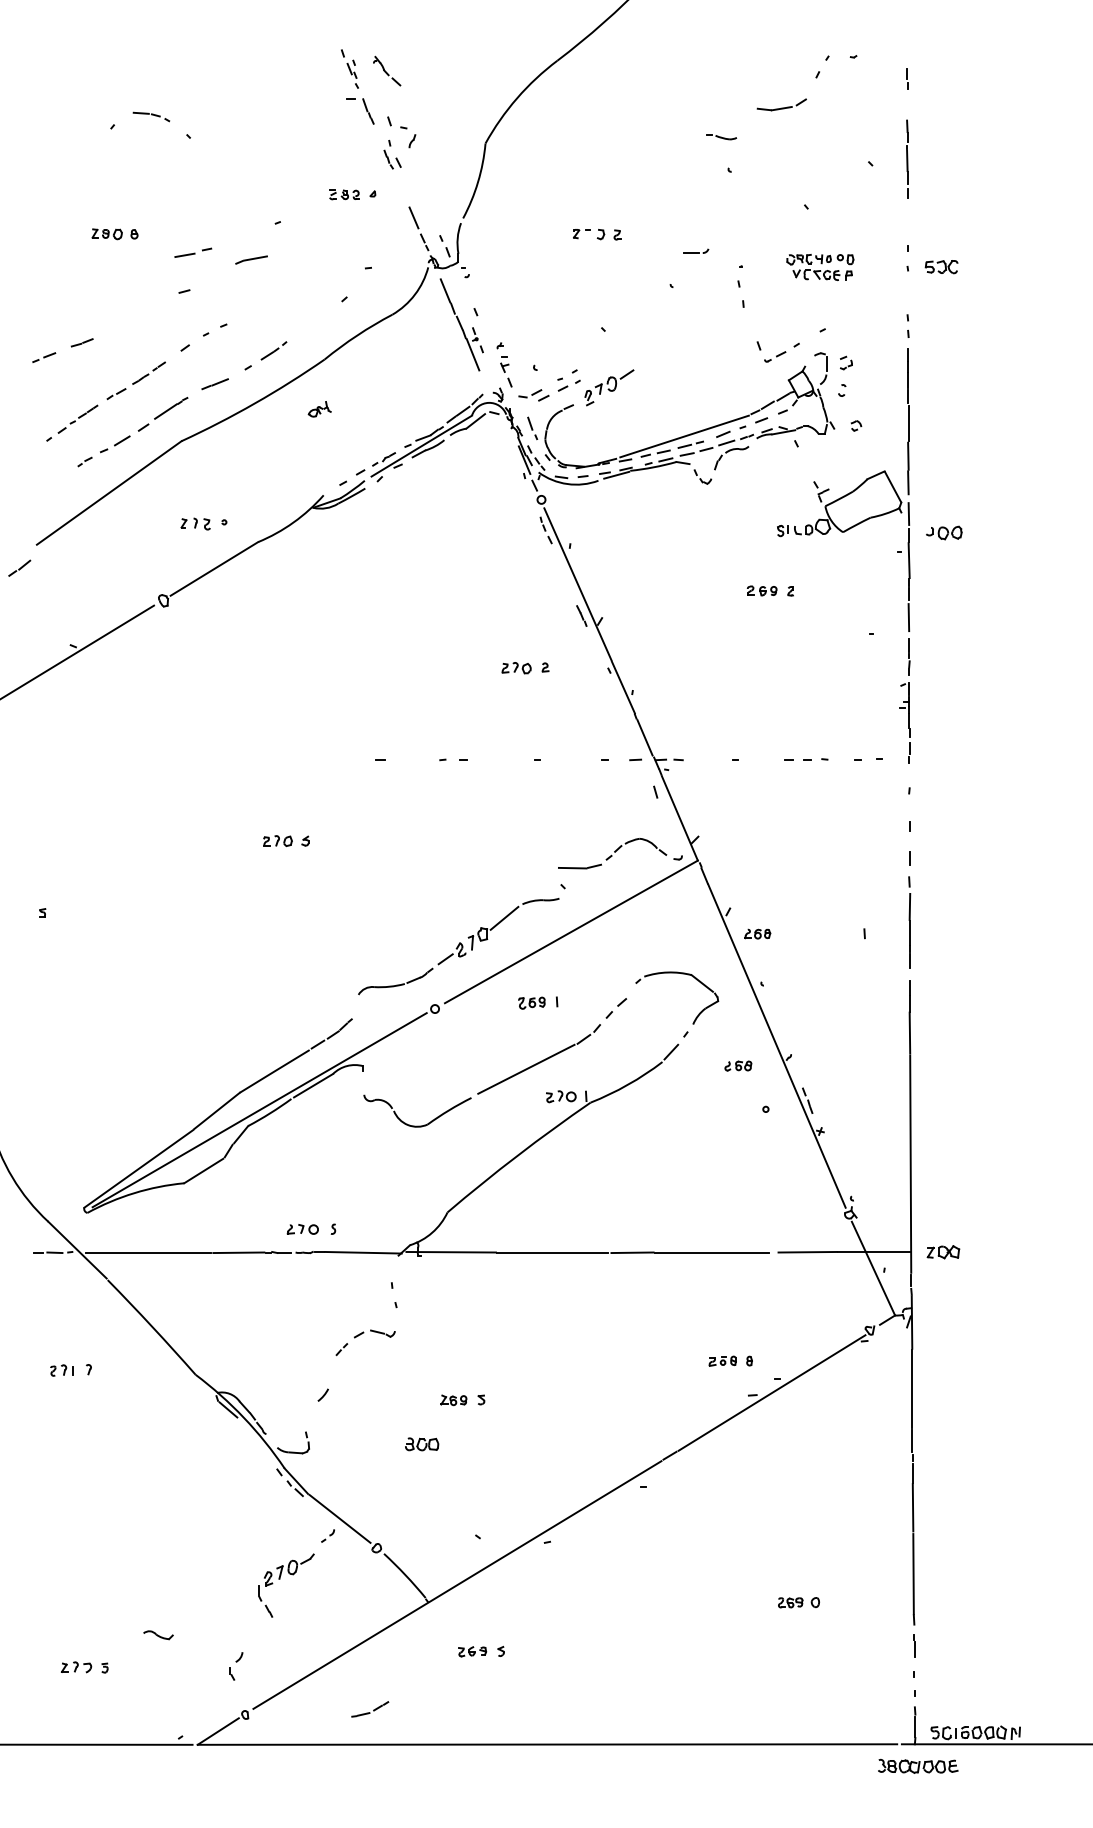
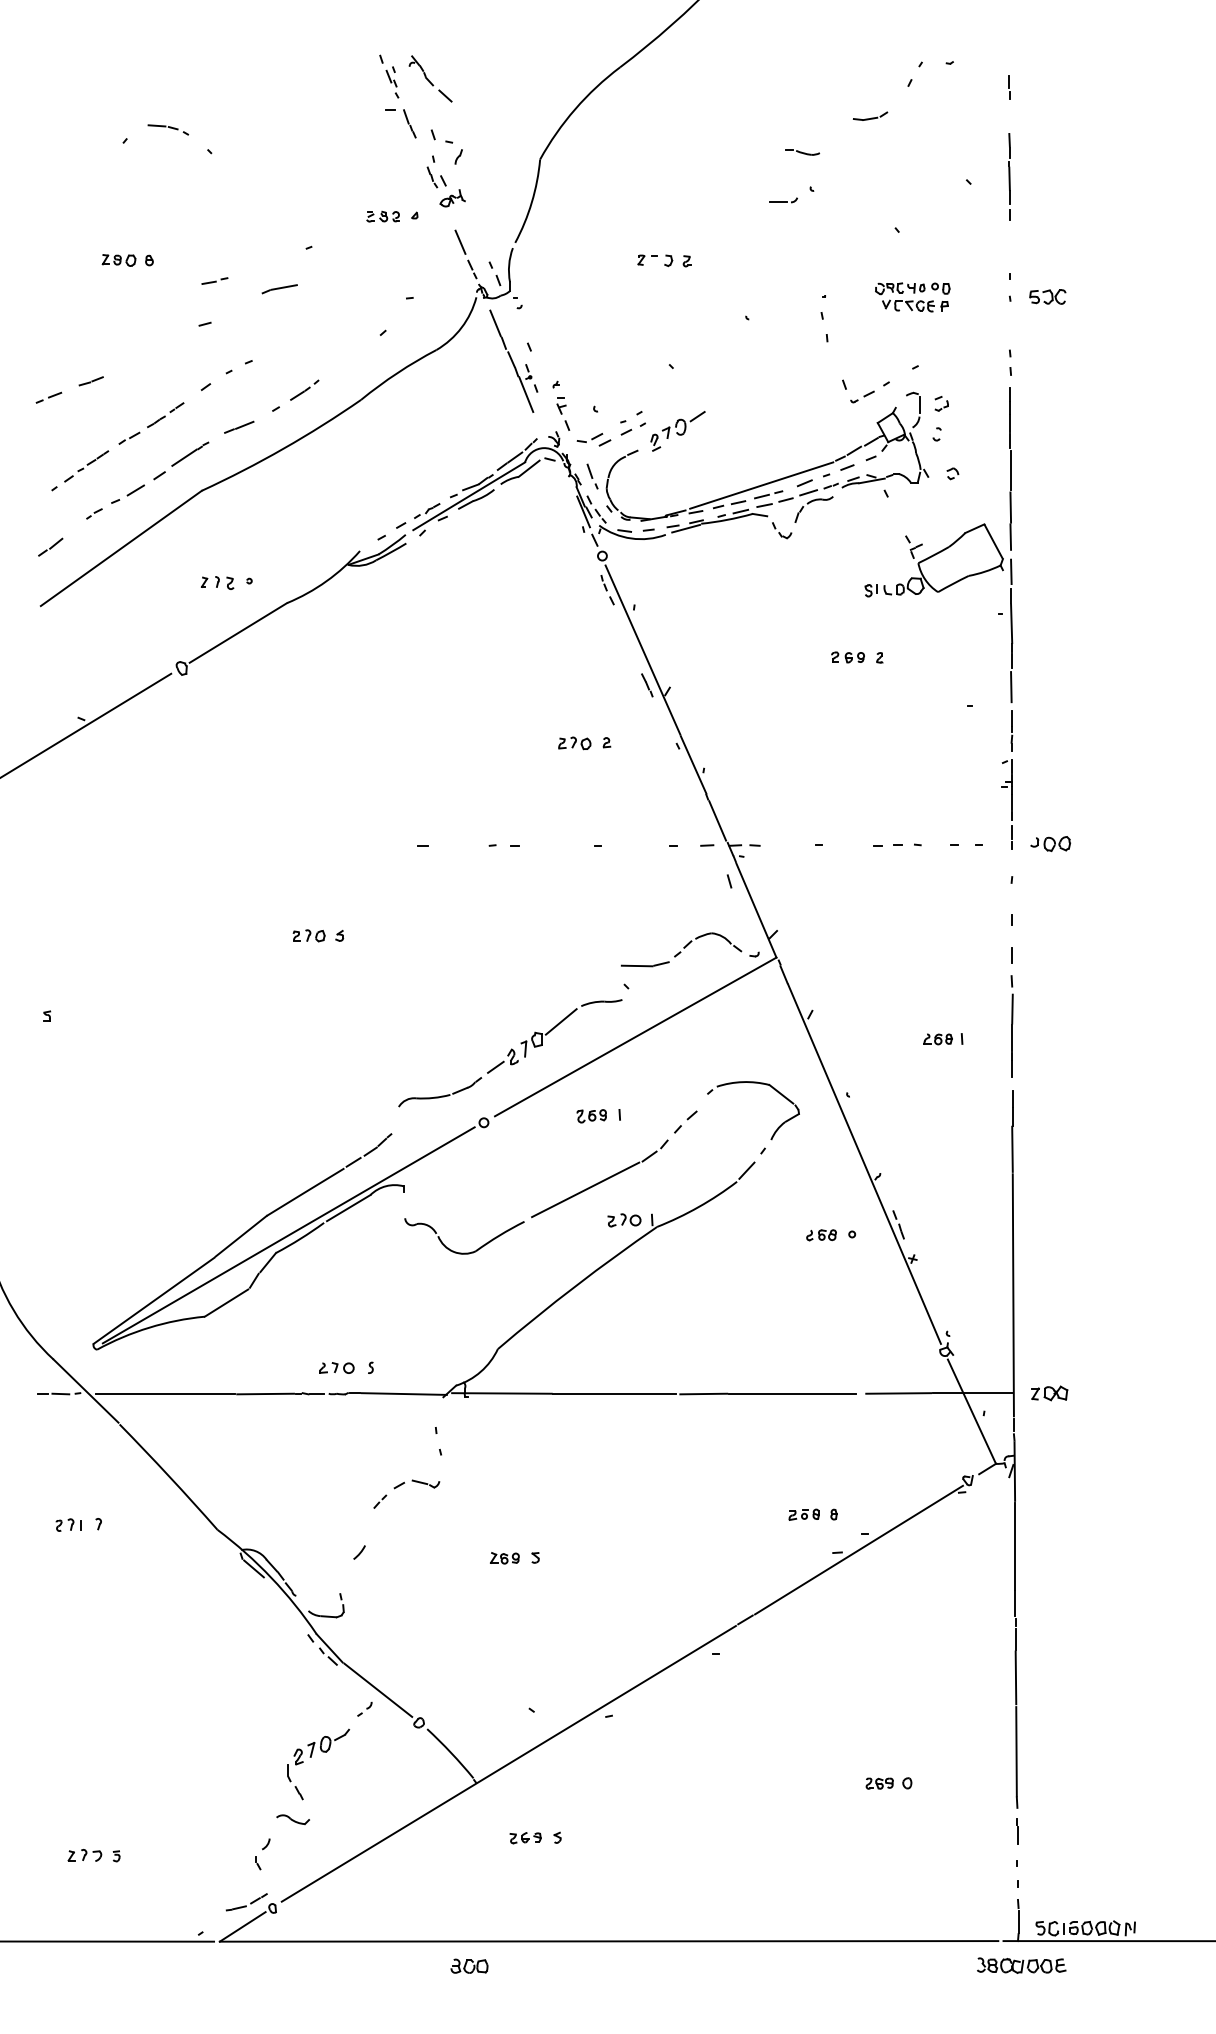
part: (387, 70) -> (430, 78), size x1.43
part: (782, 104) -> (870, 115), size x0.62
part: (696, 251) -> (783, 200), moved
part: (192, 252) -> (214, 280), size x0.62
part: (319, 409) -> (452, 198), moved
part: (944, 532) -> (1050, 843), moved
part: (19, 567) -> (50, 546), moved
part: (757, 934) -> (937, 1039), moved
part: (738, 1066) -> (821, 1235), moved
part: (422, 1443) -> (469, 1965), moved
part: (157, 1635) -> (292, 1819), moved
part: (369, 1709) -> (246, 1902), moved

